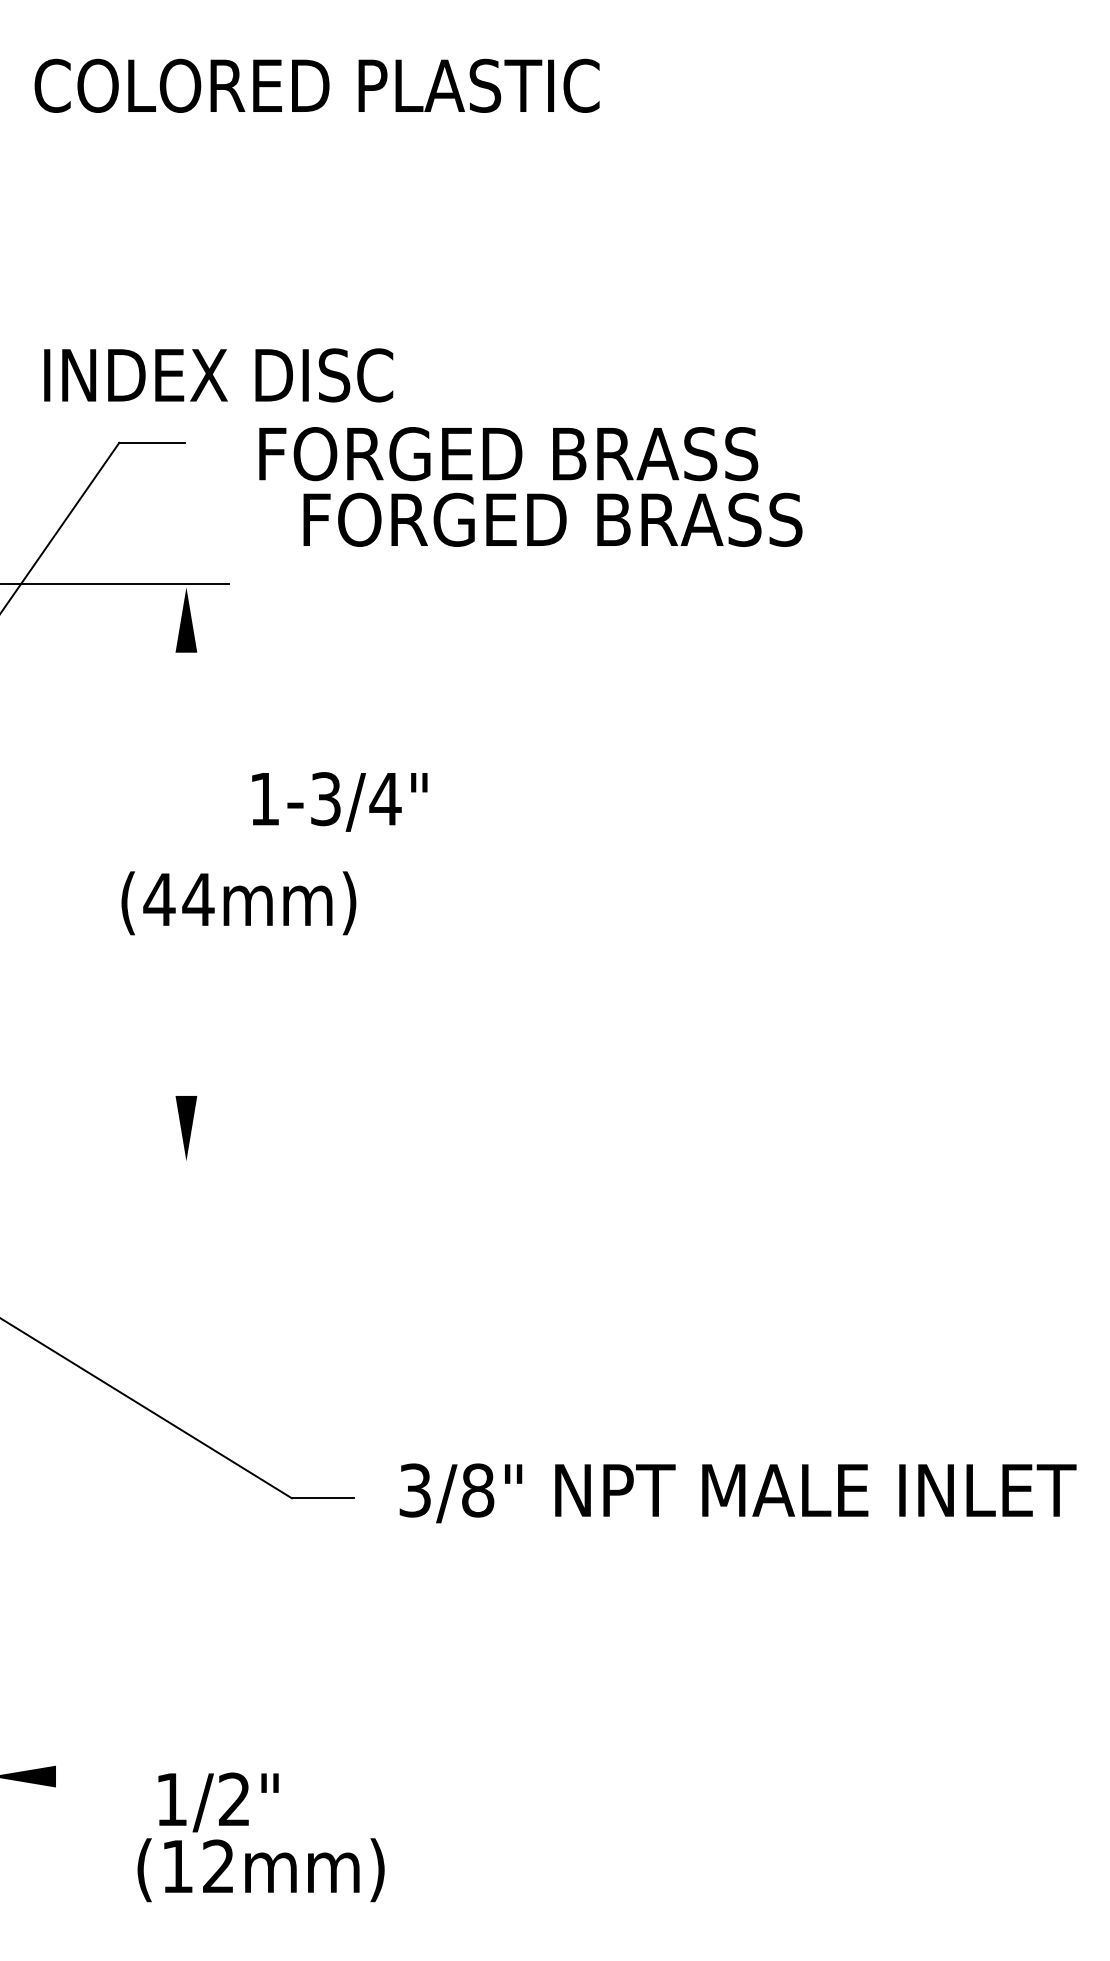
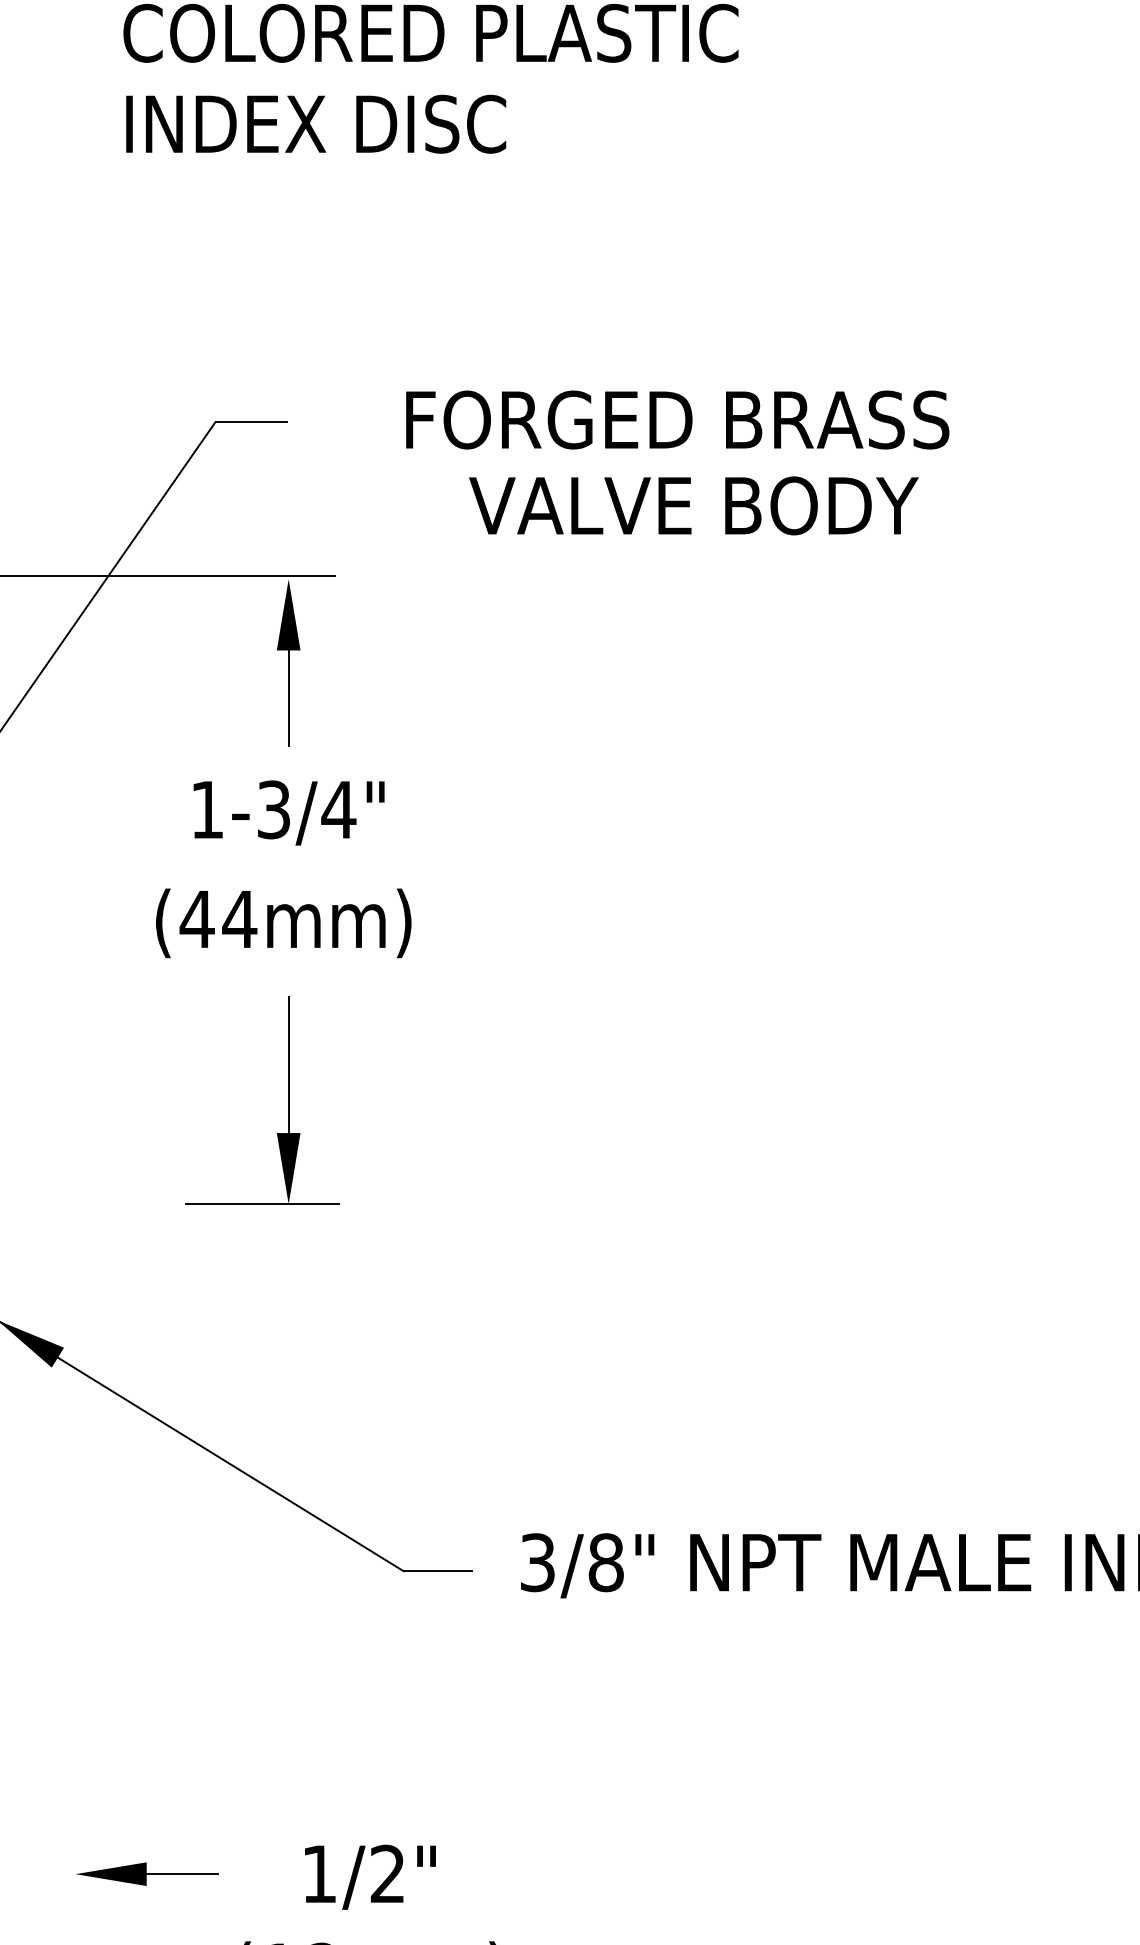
text: (218, 375) -> (315, 124), moved
text: (508, 454) -> (677, 420), moved
text: (552, 519) -> (687, 505), FORGED BRASS -> VALVE BODY
line: (186, 695) -> (288, 697), added
text: (339, 801) -> (288, 812), moved
text: (238, 903) -> (283, 923), moved
line: (186, 1033) -> (288, 1065), added
line: (162, 1161) -> (262, 1204), added
line: (88, 1776) -> (182, 1874), added
text: (218, 1802) -> (370, 1877), moved

